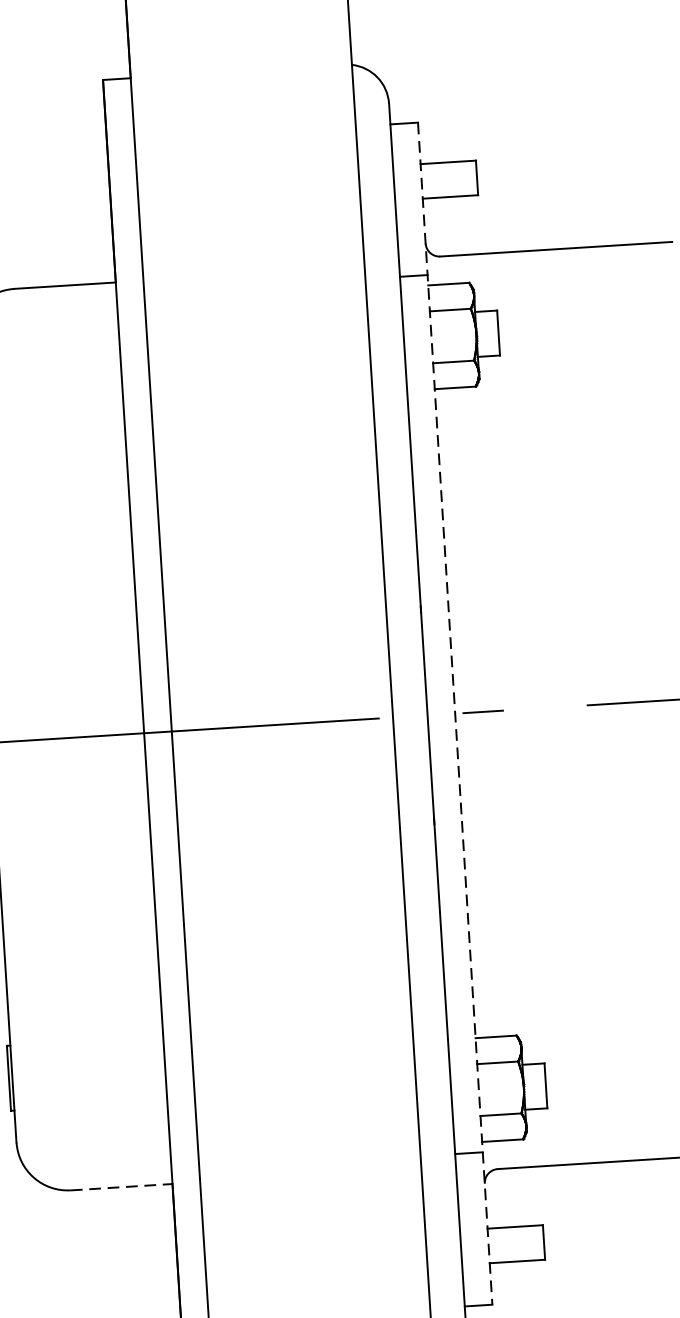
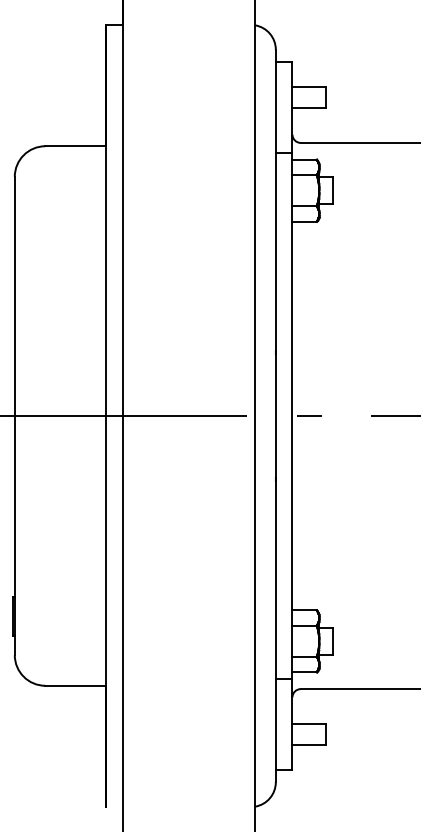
line: (455, 714) -> (292, 416), dashed -> solid
line: (122, 1186) -> (76, 685), dashed -> solid

